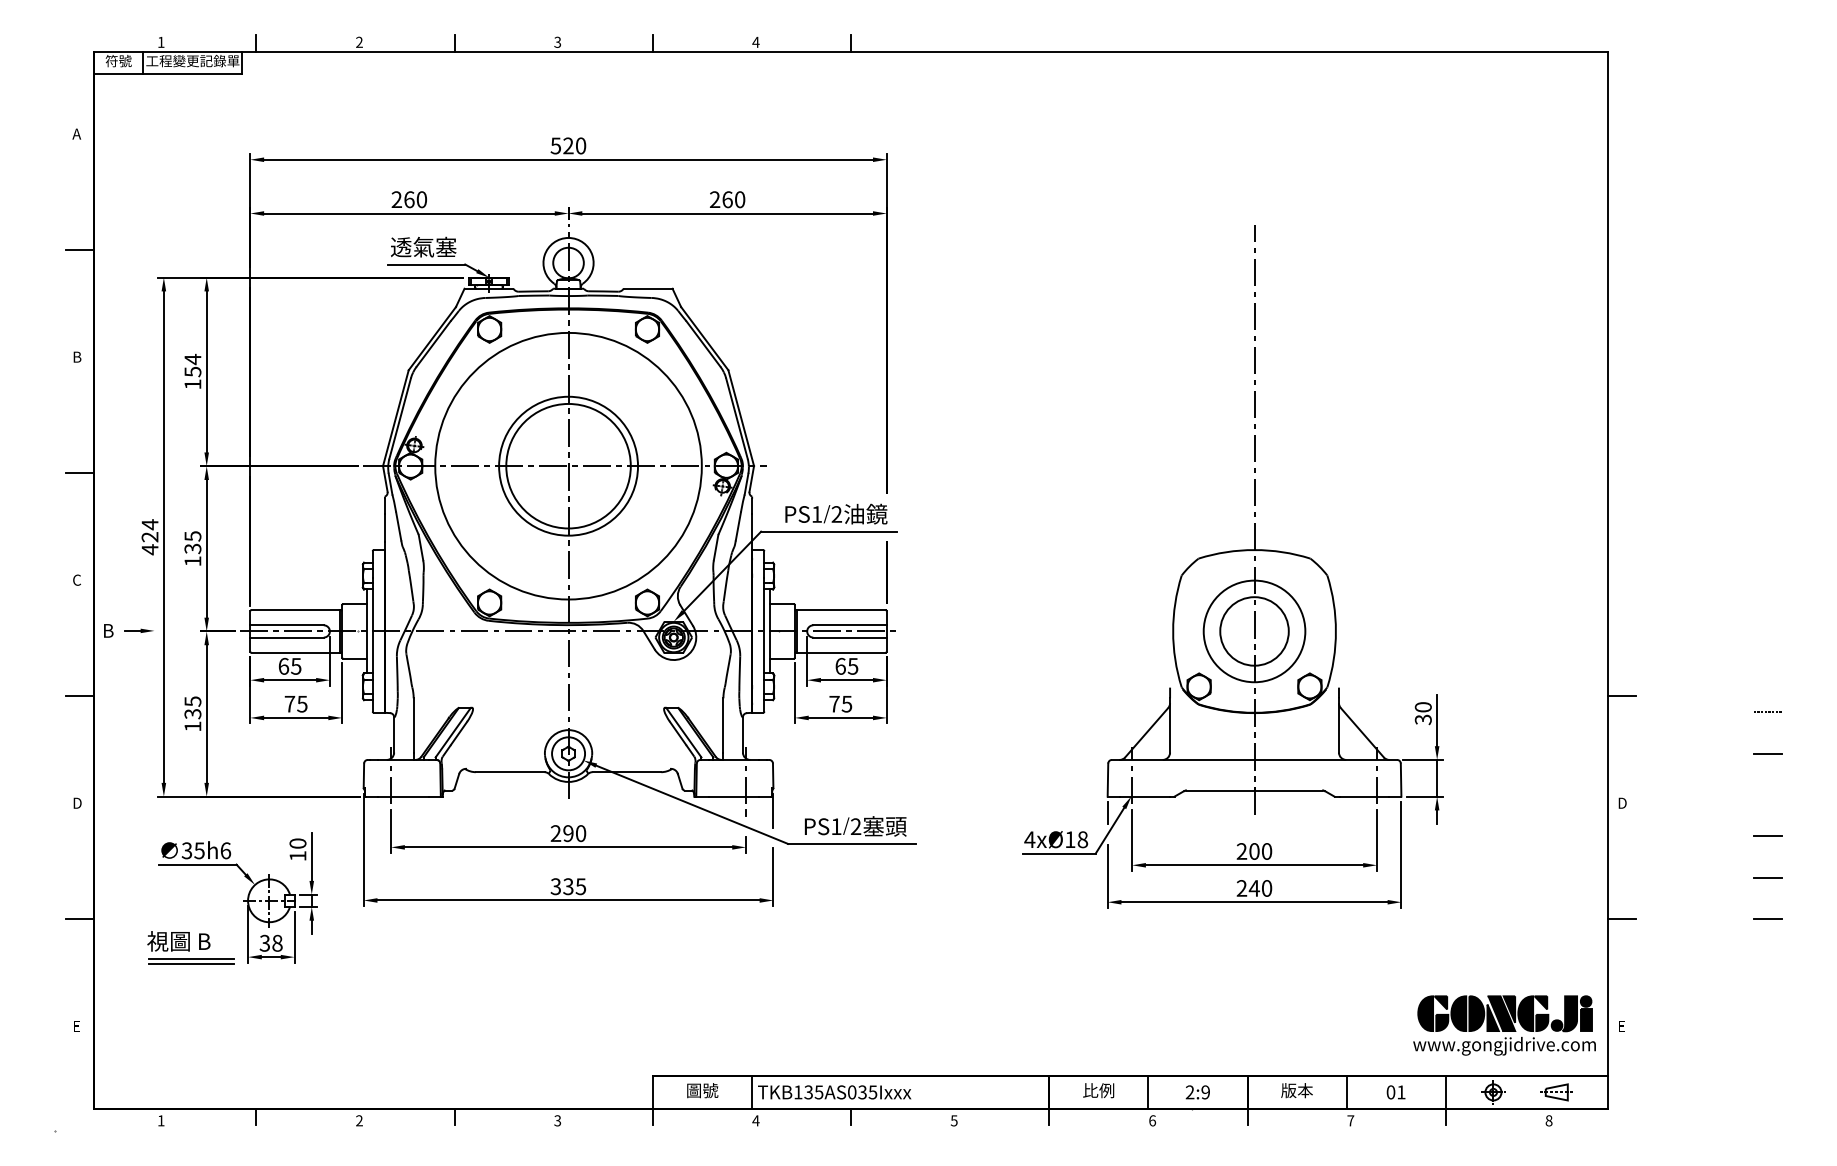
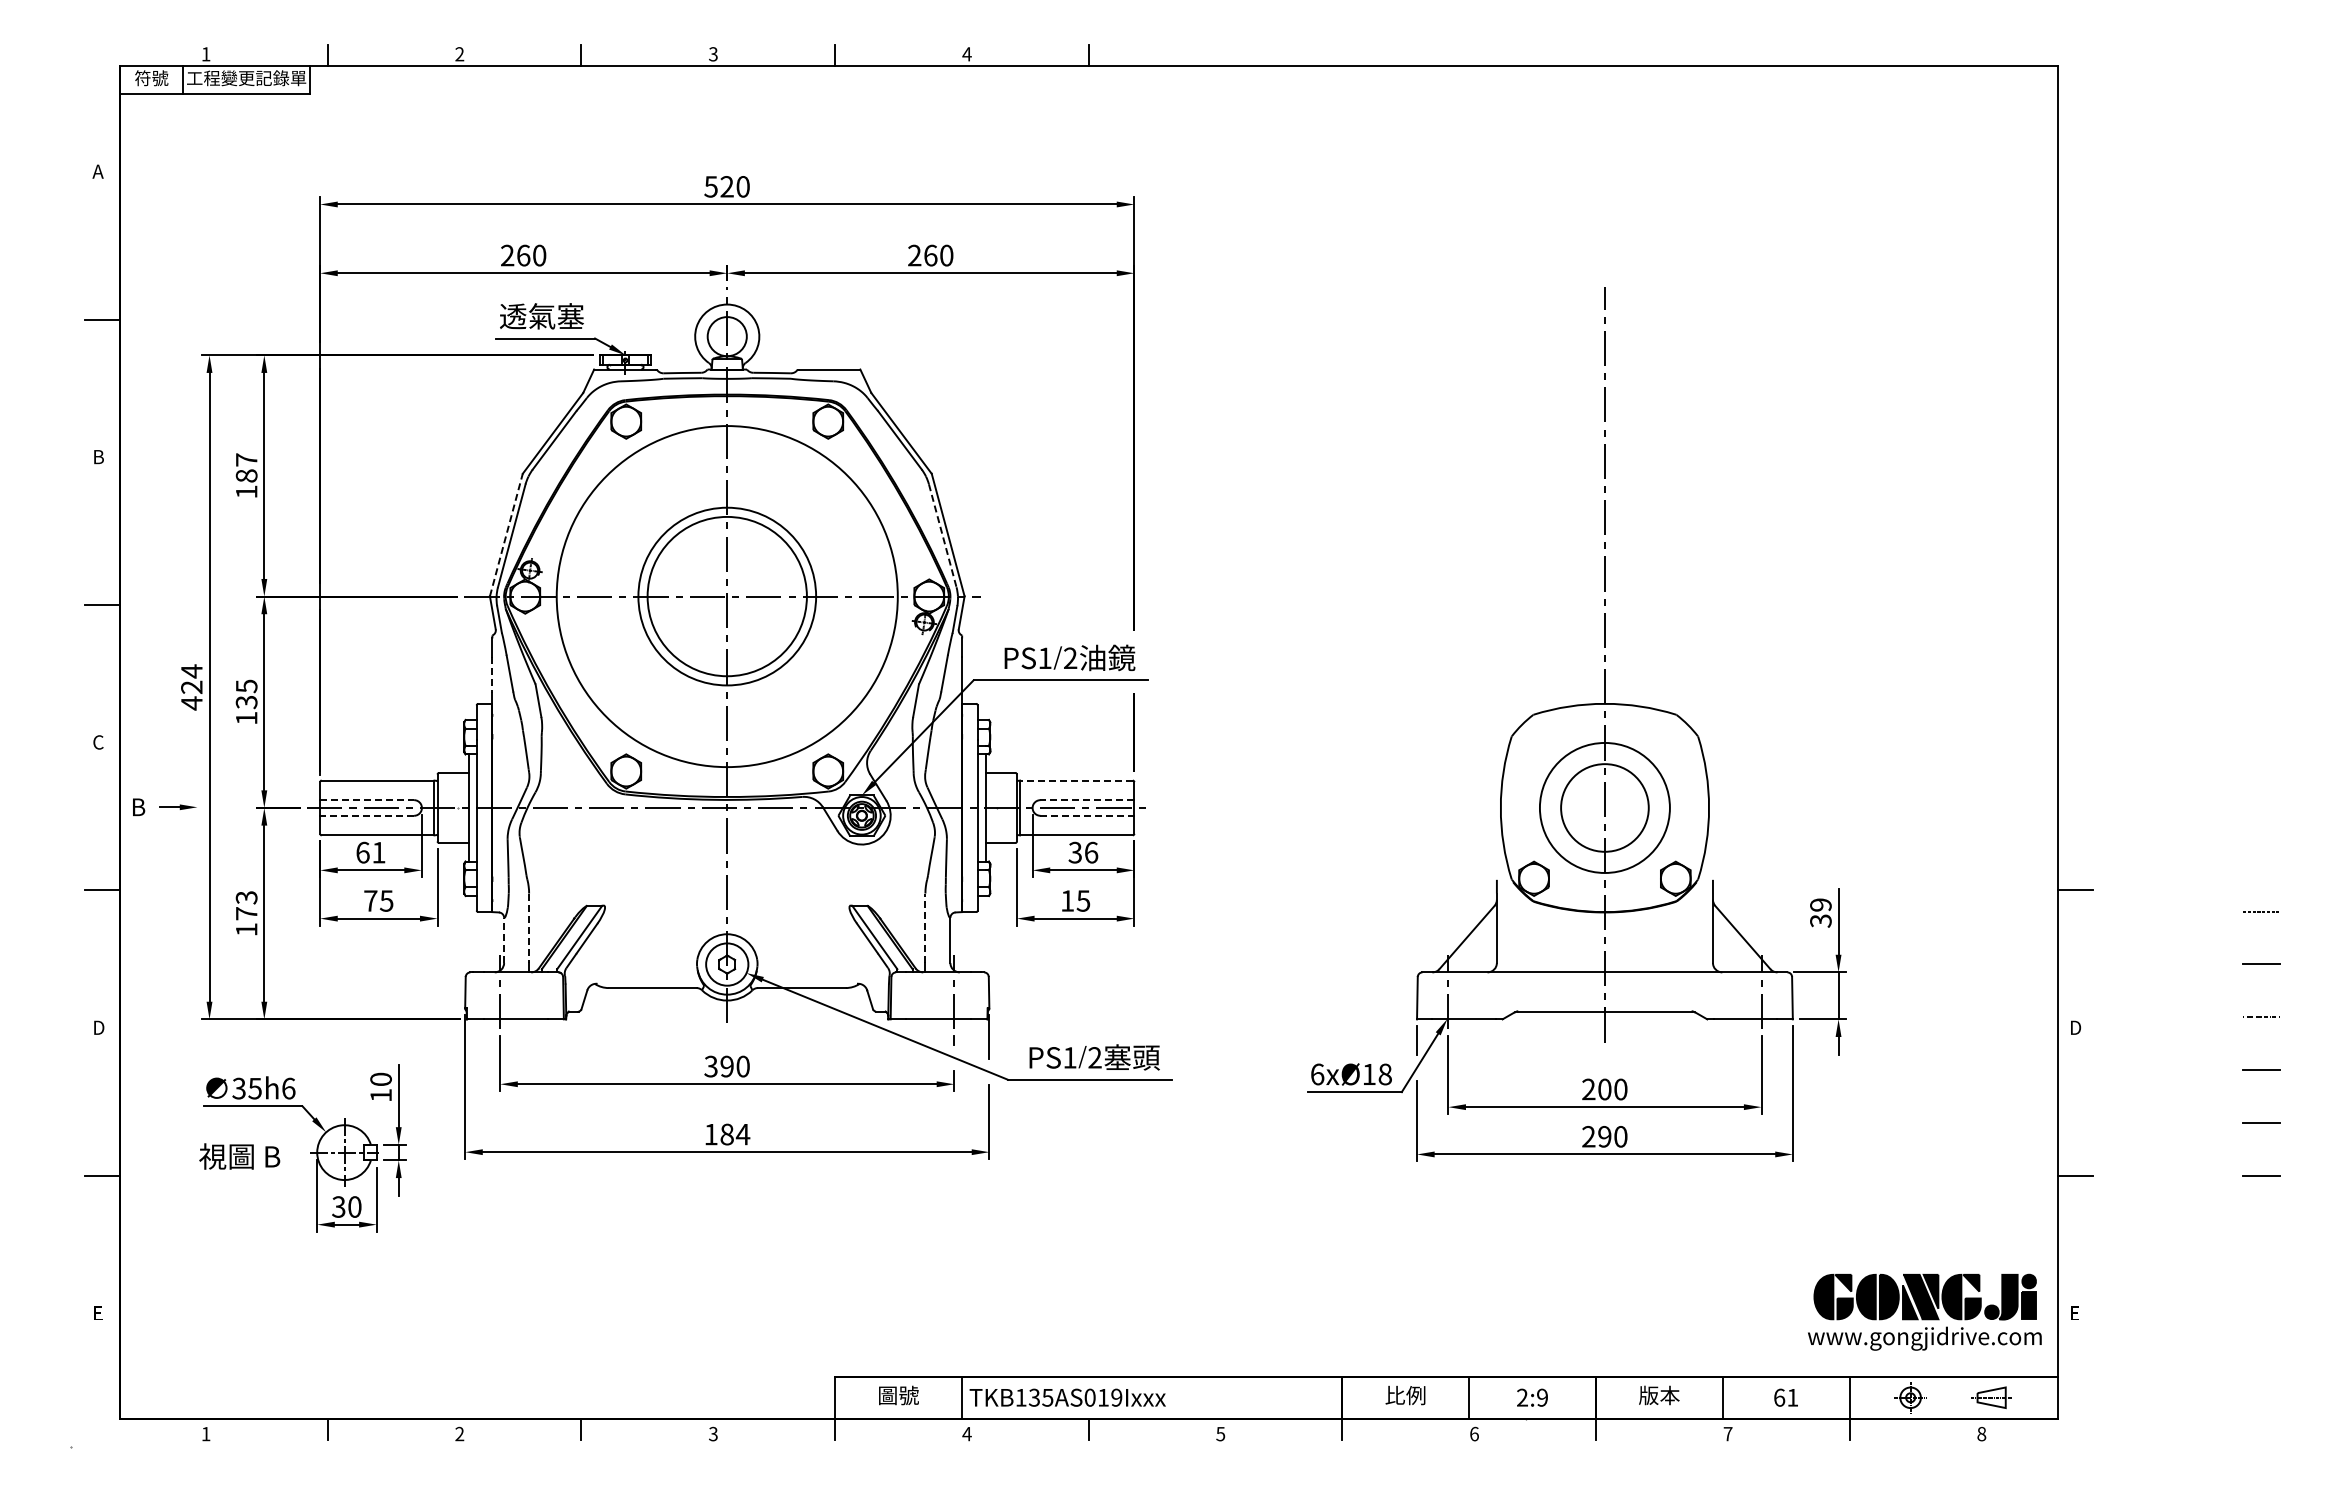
text: (192, 365) -> (246, 467), 154 -> 187
line: (396, 417) -> (506, 534), solid -> dashed
line: (736, 419) -> (942, 536), solid -> dashed
line: (385, 527) -> (492, 675), solid -> dashed
line: (840, 609) -> (1075, 780), solid -> dashed
line: (287, 625) -> (367, 800), solid -> dashed
line: (850, 625) -> (1087, 800), solid -> dashed
line: (287, 637) -> (367, 815), solid -> dashed
line: (850, 637) -> (1087, 815), solid -> dashed
text: (295, 666) -> (378, 852), 65 -> 61
text: (846, 666) -> (1083, 852), 65 -> 36
text: (834, 703) -> (1067, 900), 75 -> 15
text: (1423, 706) -> (1820, 904), 30 -> 39
text: (192, 707) -> (246, 905), 135 -> 173
line: (413, 725) -> (529, 928), solid -> dashed
line: (723, 725) -> (925, 928), solid -> dashed
line: (394, 735) -> (504, 940), solid -> dashed
text: (555, 833) -> (710, 1066), 290 -> 390
text: (1029, 839) -> (1317, 1074), 4xØ18 -> 6xØ18
text: (568, 886) -> (727, 1134), 335 -> 184
text: (1254, 888) -> (1604, 1136), 240 -> 290
text: (178, 941) -> (239, 1156), moved
text: (277, 942) -> (354, 1206), 38 -> 30
line: (191, 958) -> (244, 1226), removed
line: (191, 964) -> (244, 1233), removed
text: (867, 1092) -> (1109, 1397), TKB135AS035Ixxx -> TKB135AS019Ixxx
text: (1390, 1092) -> (1779, 1397), 01 -> 61

